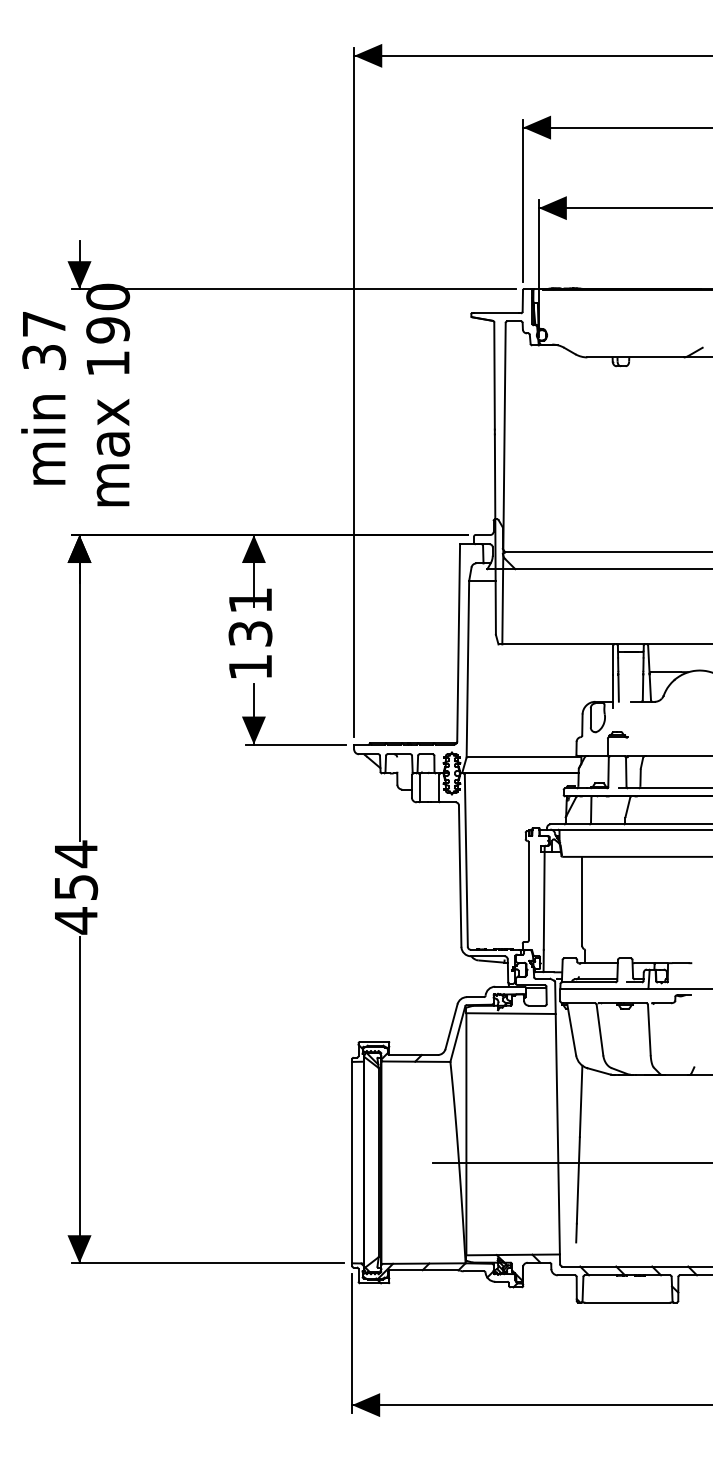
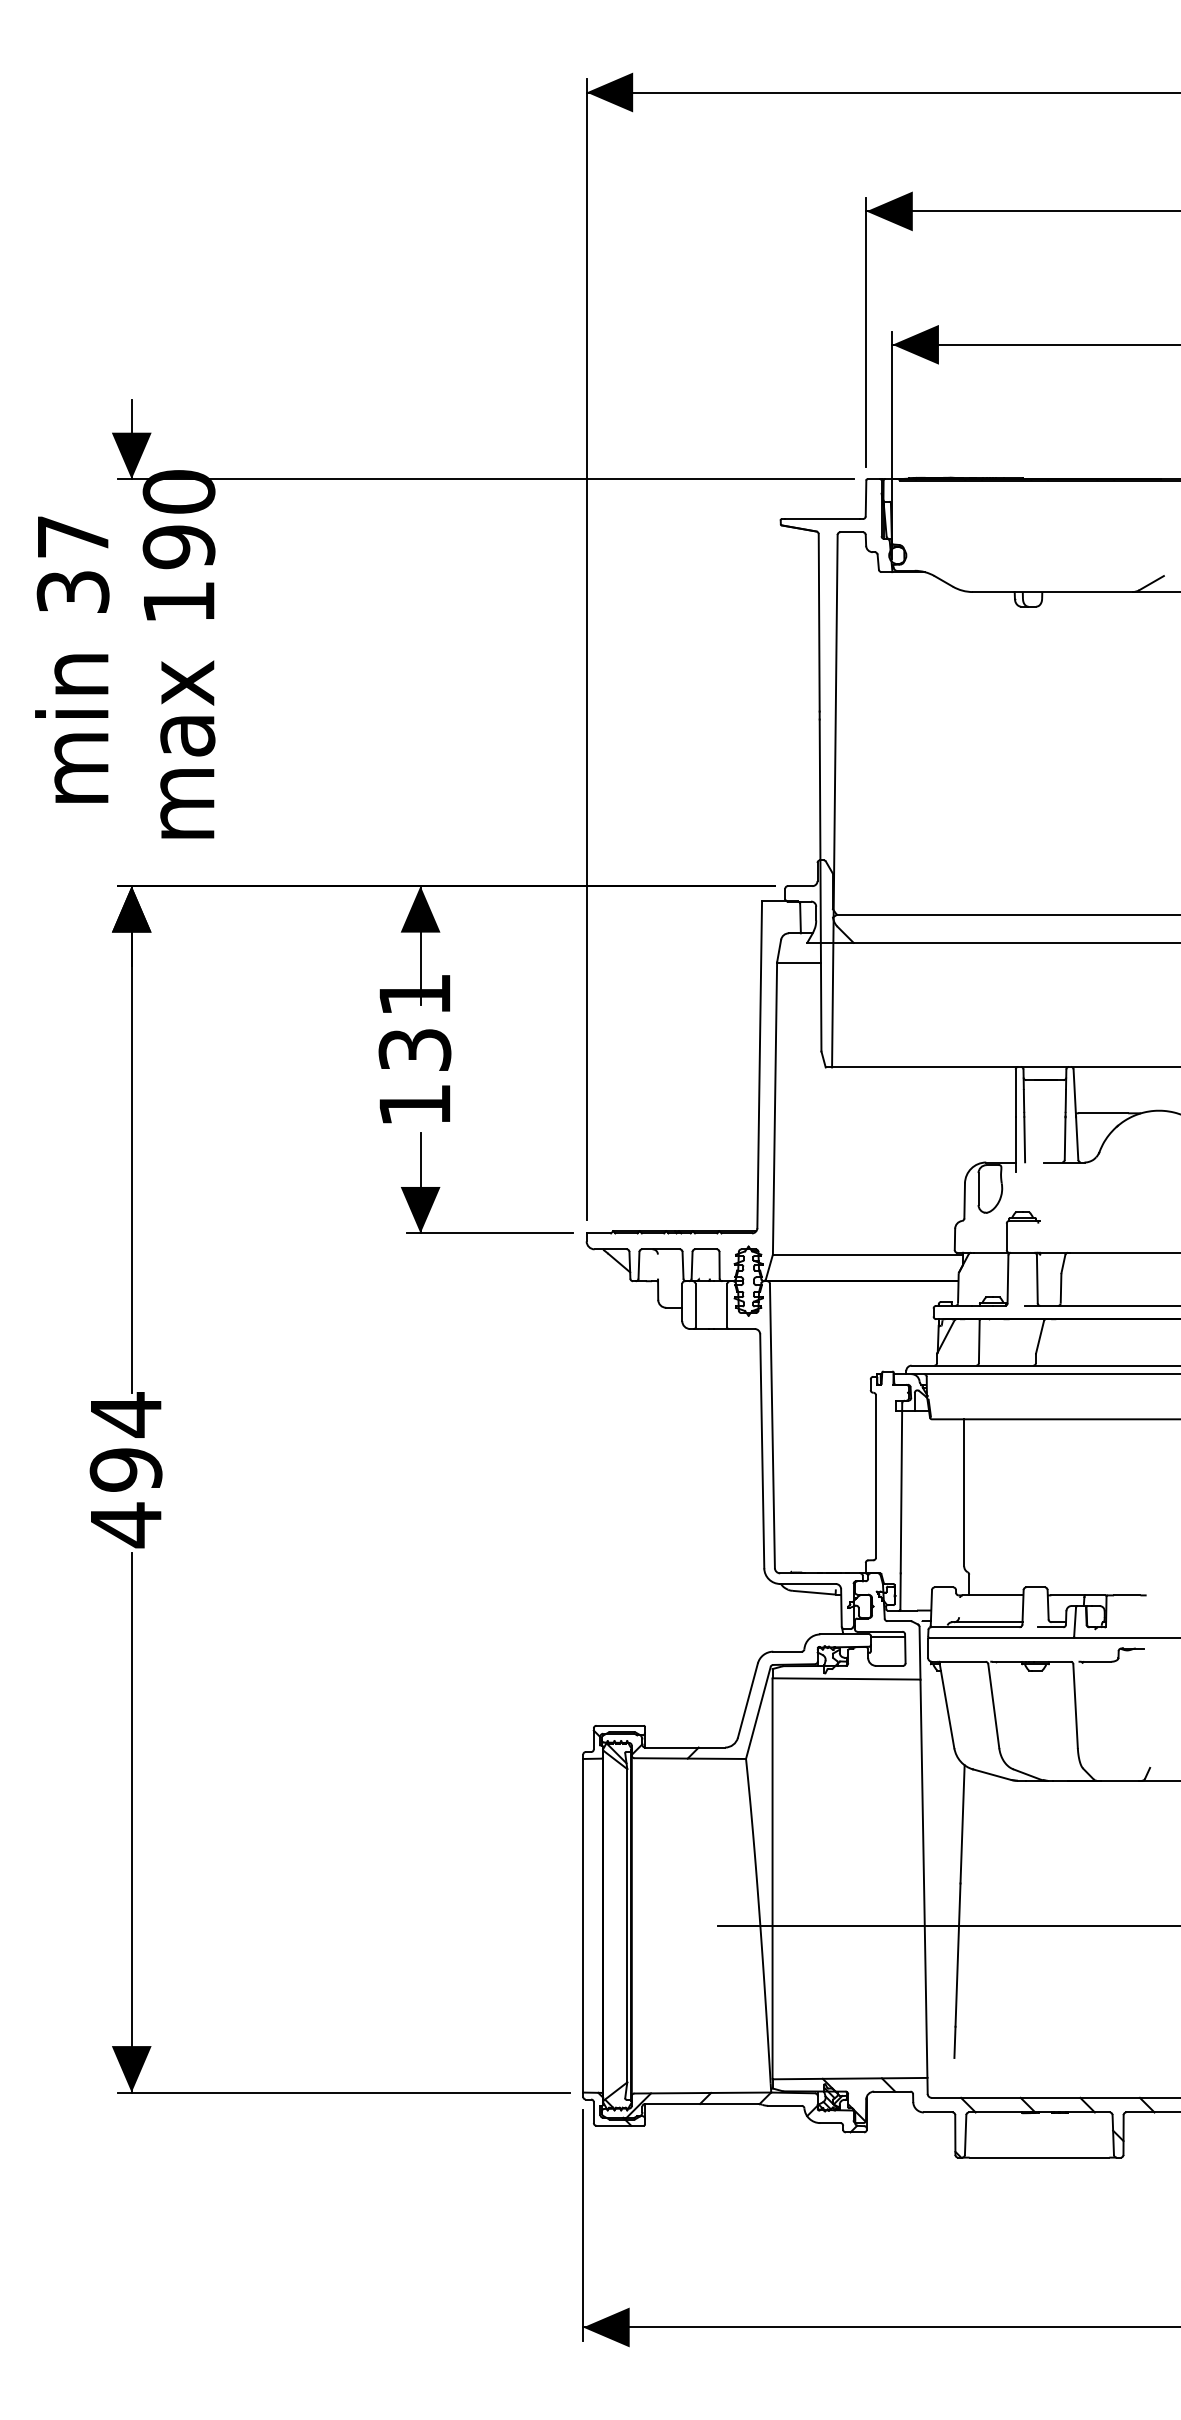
text: (75, 887) -> (125, 1470), 454 -> 494

